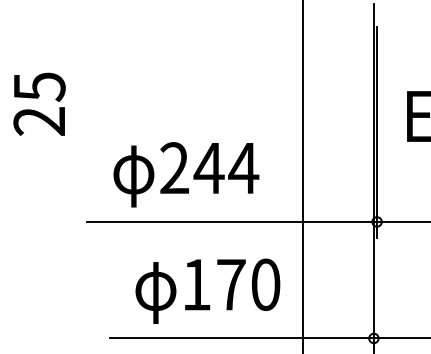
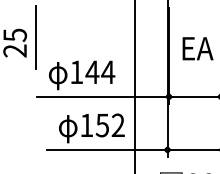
line: (84, 89) -> (35, 36), added
text: (174, 166) -> (76, 71), 244 -> 144
text: (246, 284) -> (109, 125), 170 -> 152

